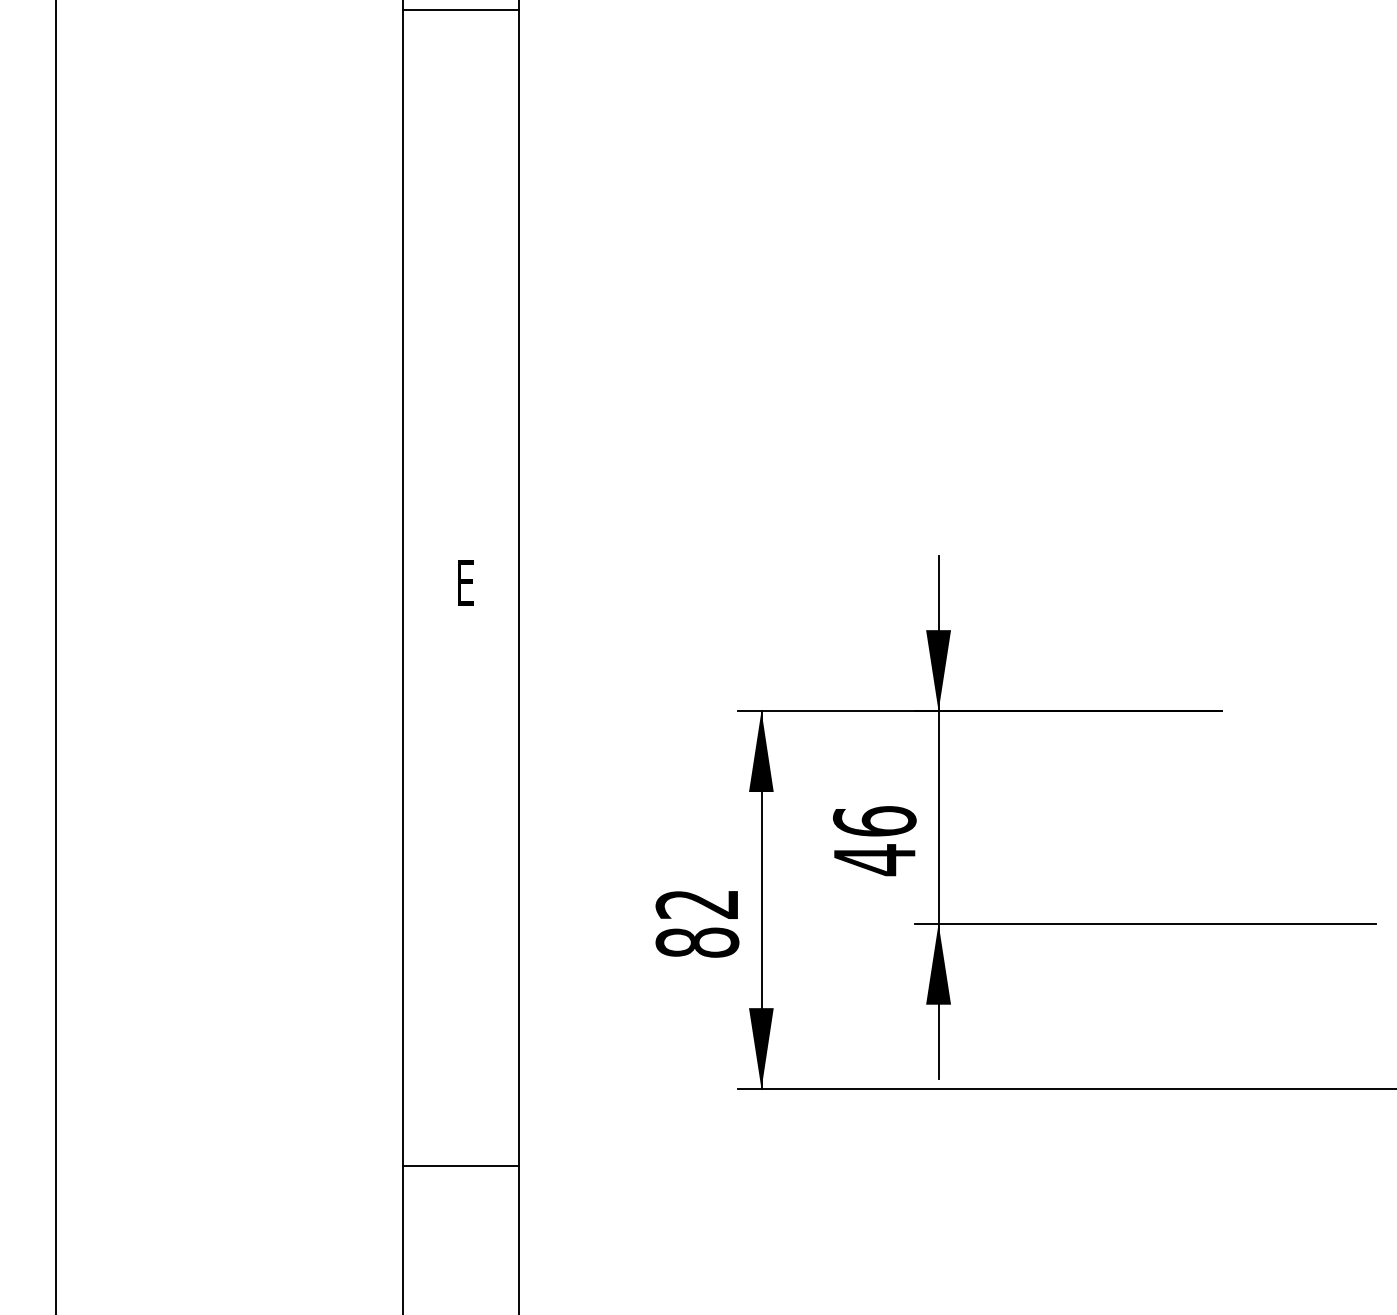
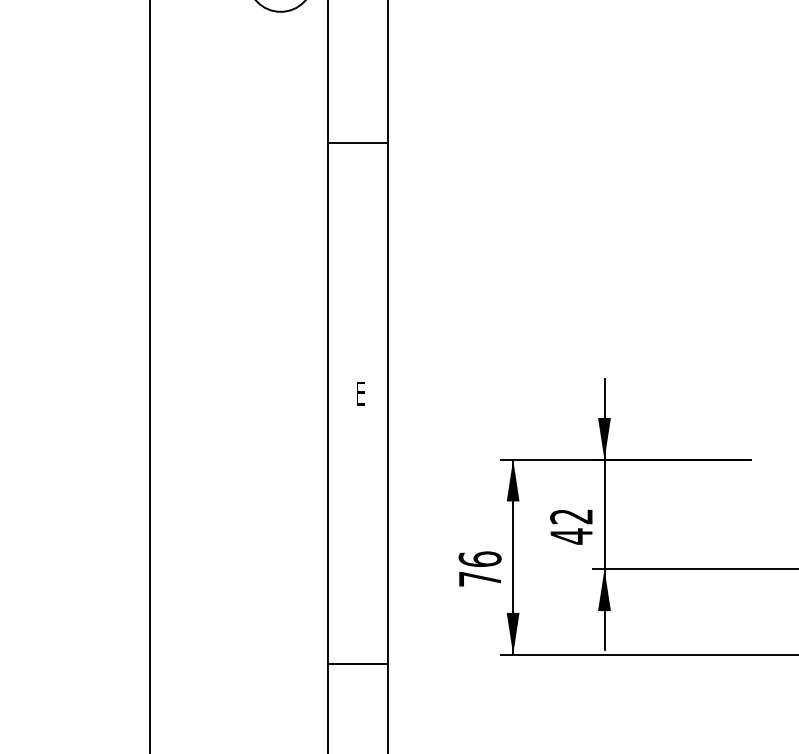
line: (461, 10) -> (358, 143), moved
text: (874, 821) -> (571, 516), 46 -> 42
text: (696, 922) -> (479, 568), 82 -> 76
line: (461, 1166) -> (358, 664), moved

